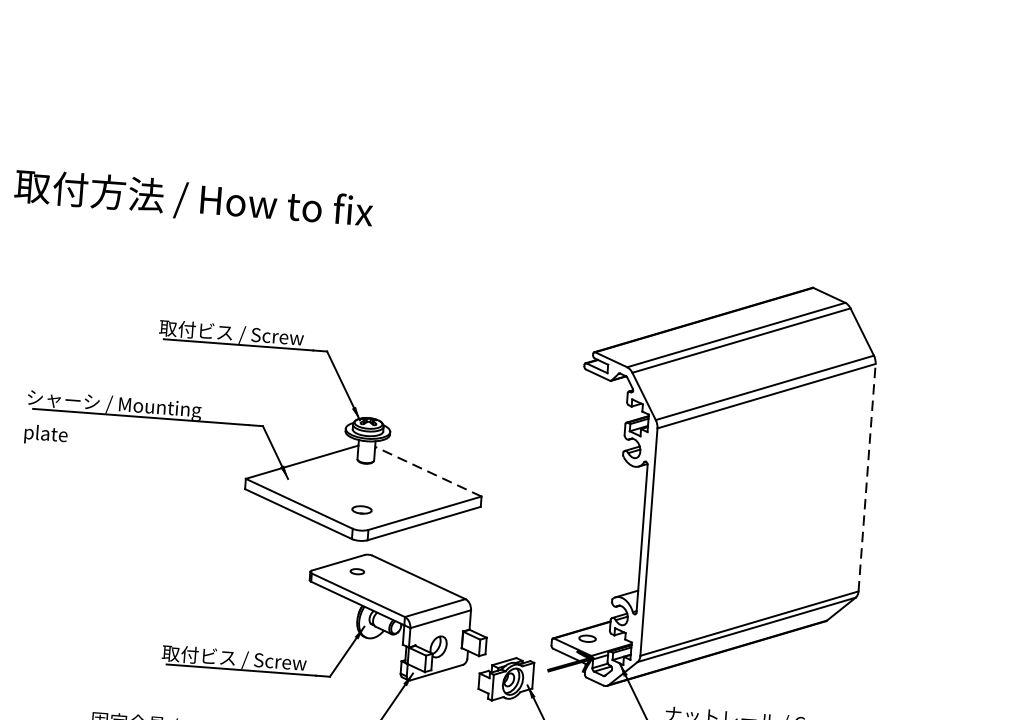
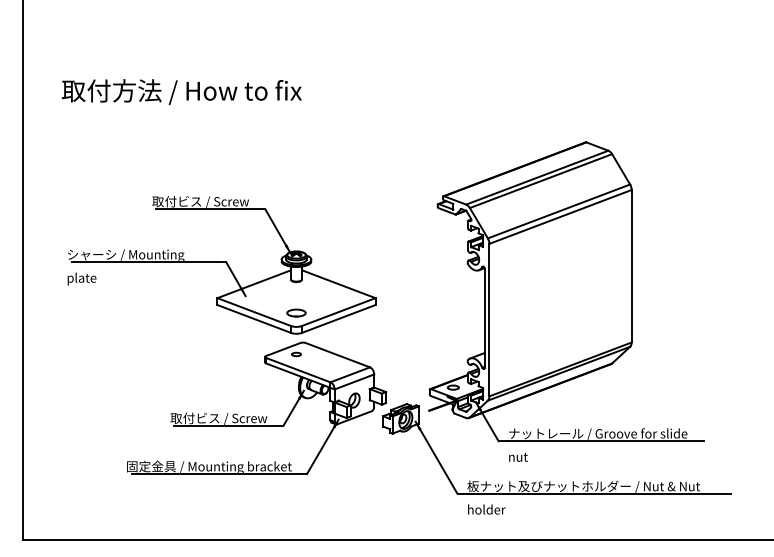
text: (193, 199) -> (181, 91), moved
line: (427, 472) -> (338, 284), dashed -> solid
line: (866, 476) -> (631, 265), dashed -> solid
part: (362, 509) -> (296, 312), size x1.43

